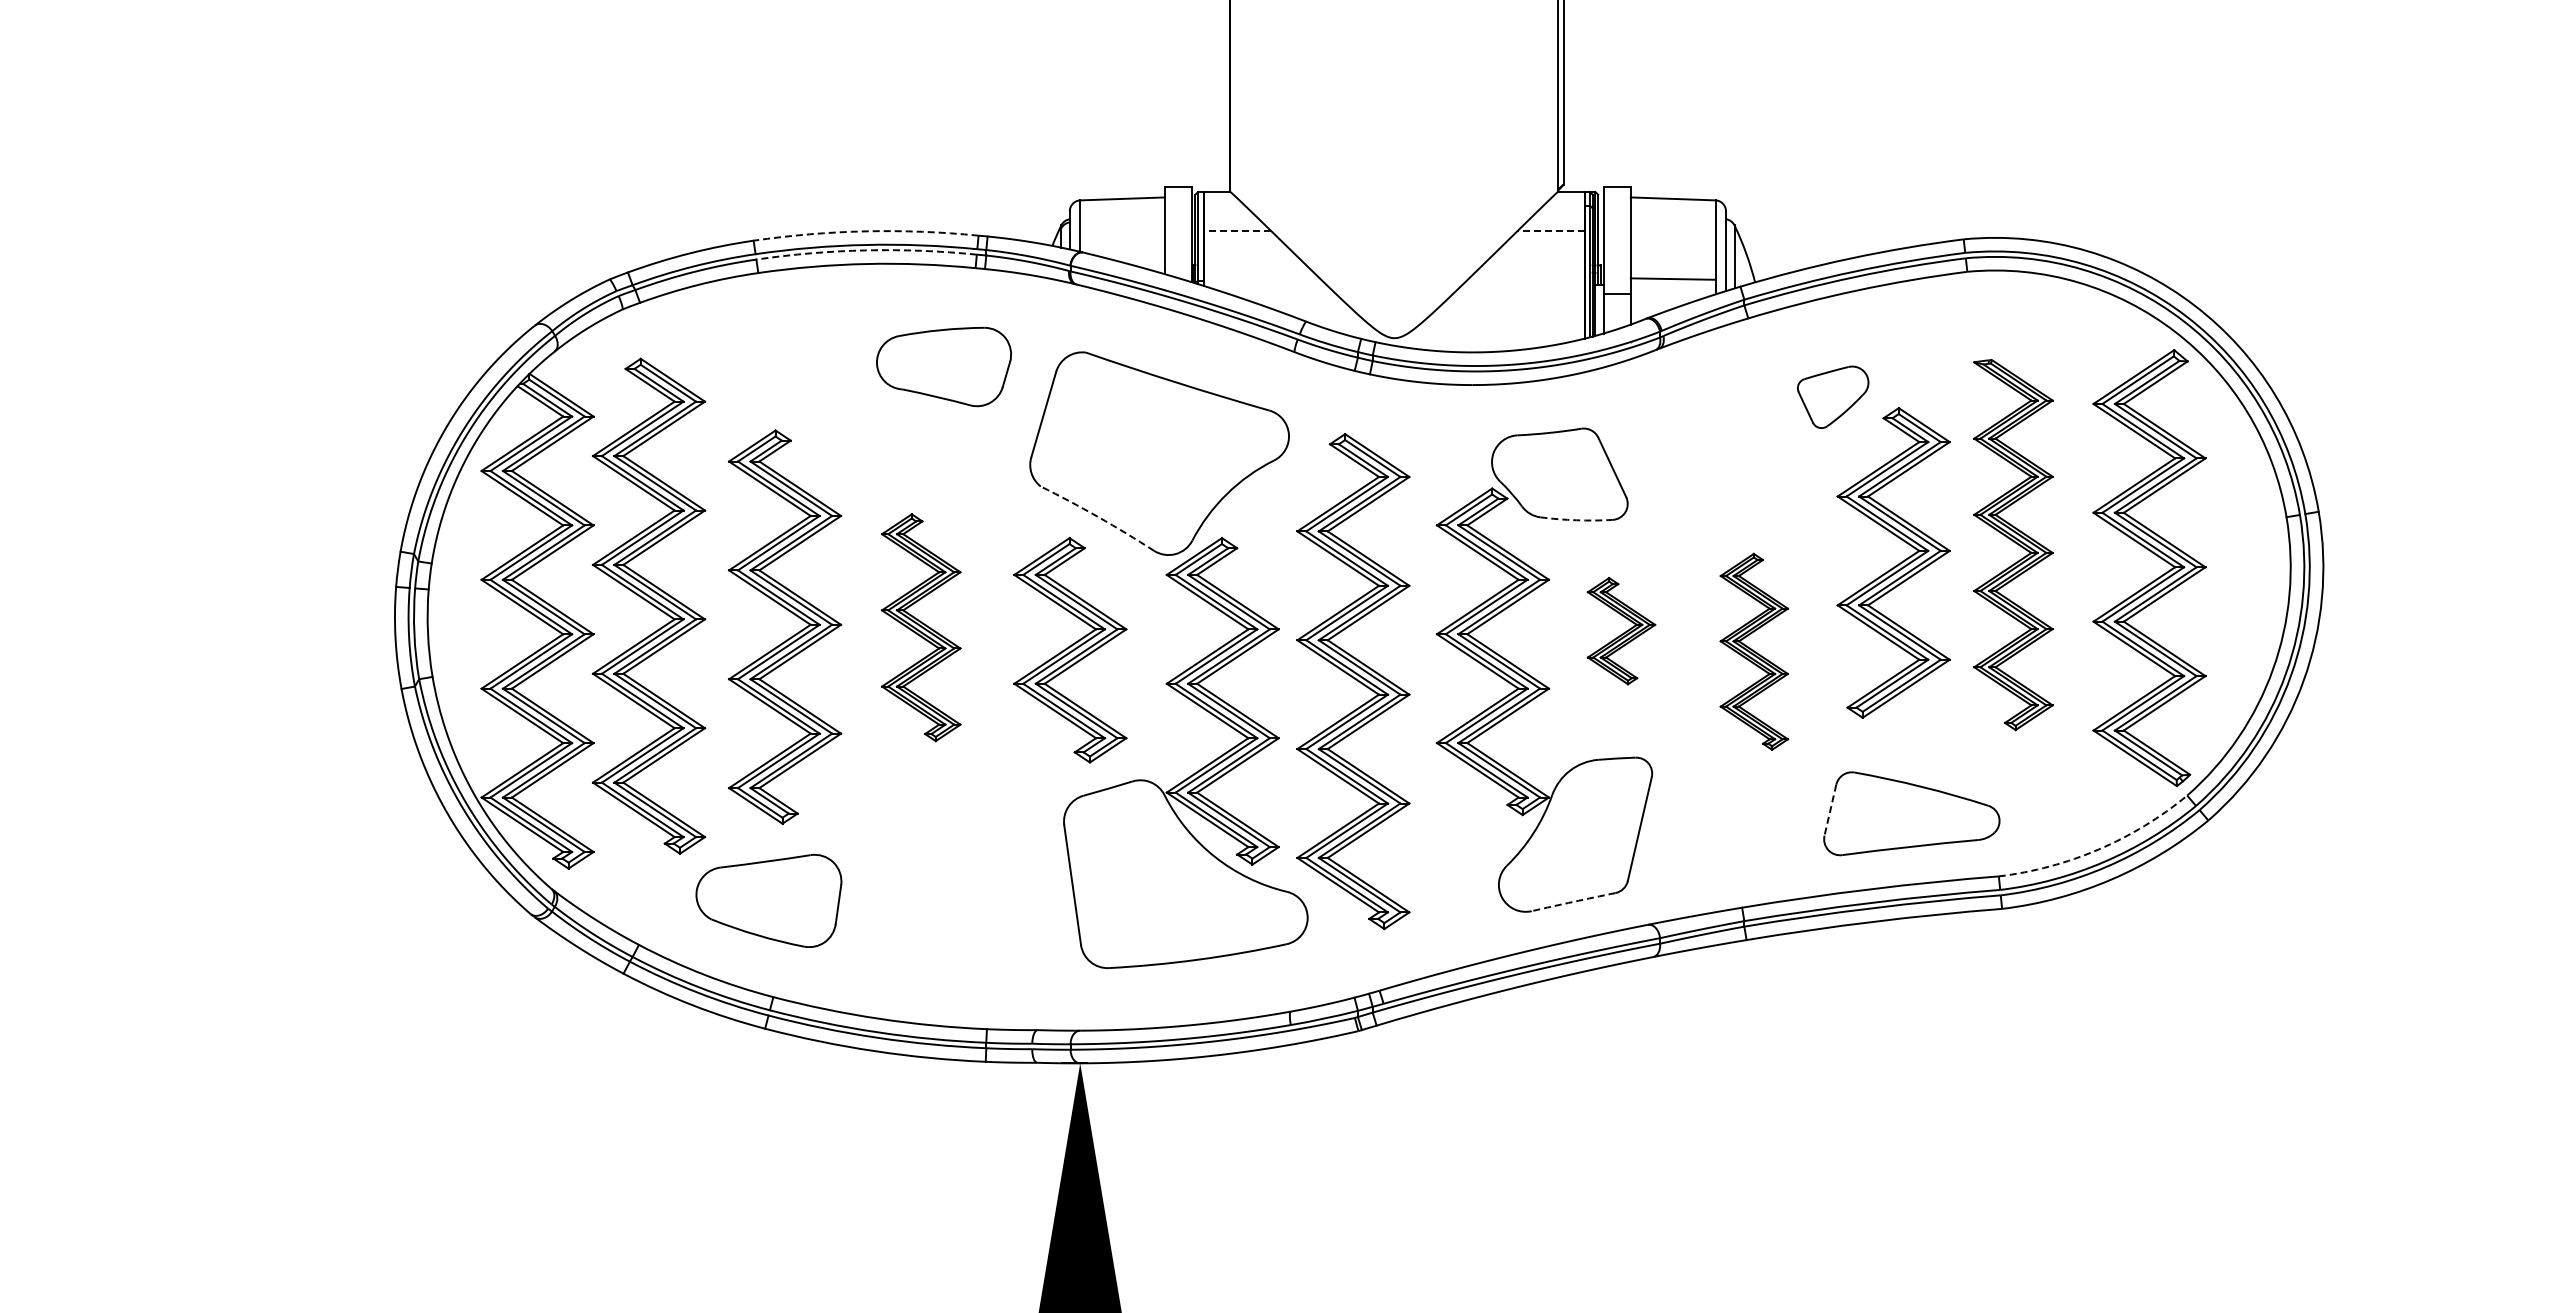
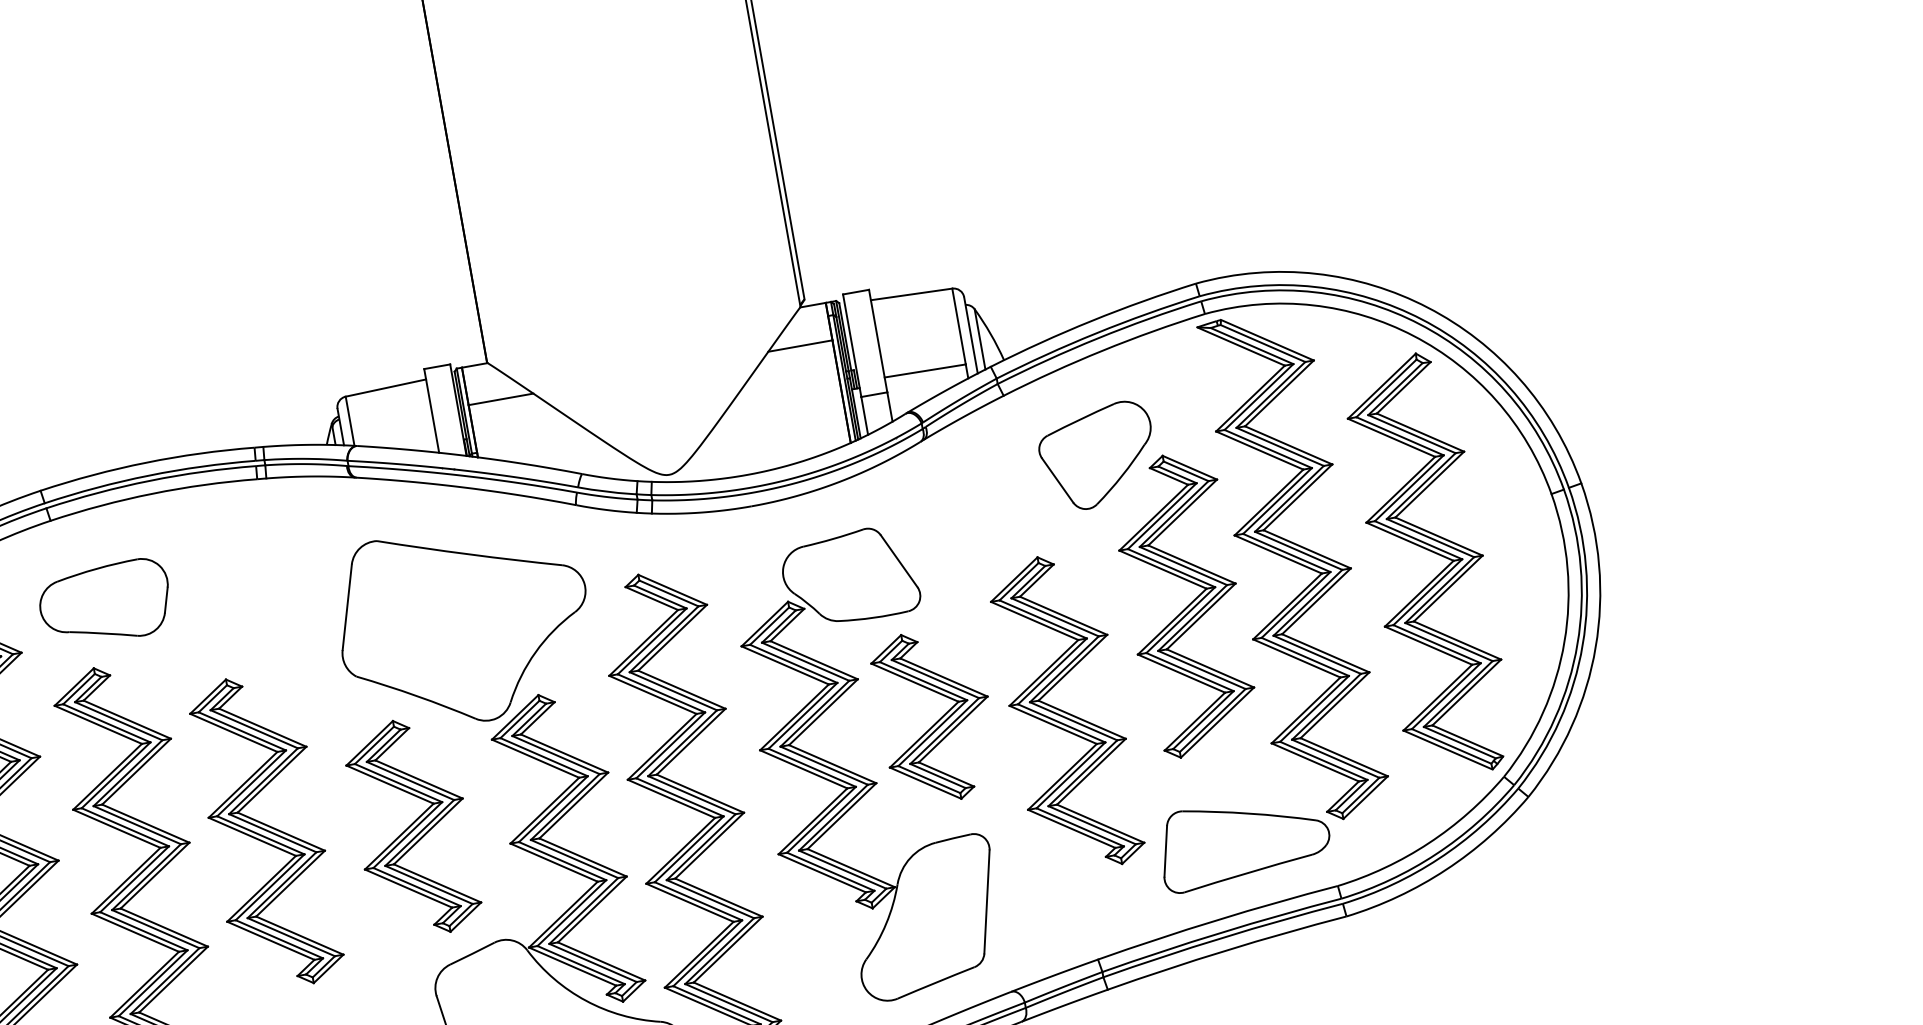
arc: (865, 231) -> (145, 462), dashed -> solid
line: (1237, 231) -> (501, 399), dashed -> solid
line: (1550, 231) -> (800, 346), dashed -> solid
arc: (866, 250) -> (150, 480), dashed -> solid
part: (943, 366) -> (104, 603), moved
part: (1832, 397) -> (1097, 456), size x1.67
arc: (1098, 517) -> (417, 696), dashed -> solid
arc: (1576, 520) -> (874, 617), dashed -> solid
part: (2013, 544) -> (1295, 566), size x1.43
part: (921, 627) -> (266, 831), size x1.43
part: (1621, 630) -> (935, 715), size x1.67
part: (1754, 651) -> (1066, 712), size x1.67
line: (1830, 810) -> (1165, 851), dashed -> solid
arc: (2098, 849) -> (1428, 843), dashed -> solid
arc: (1573, 901) -> (935, 982), dashed -> solid

